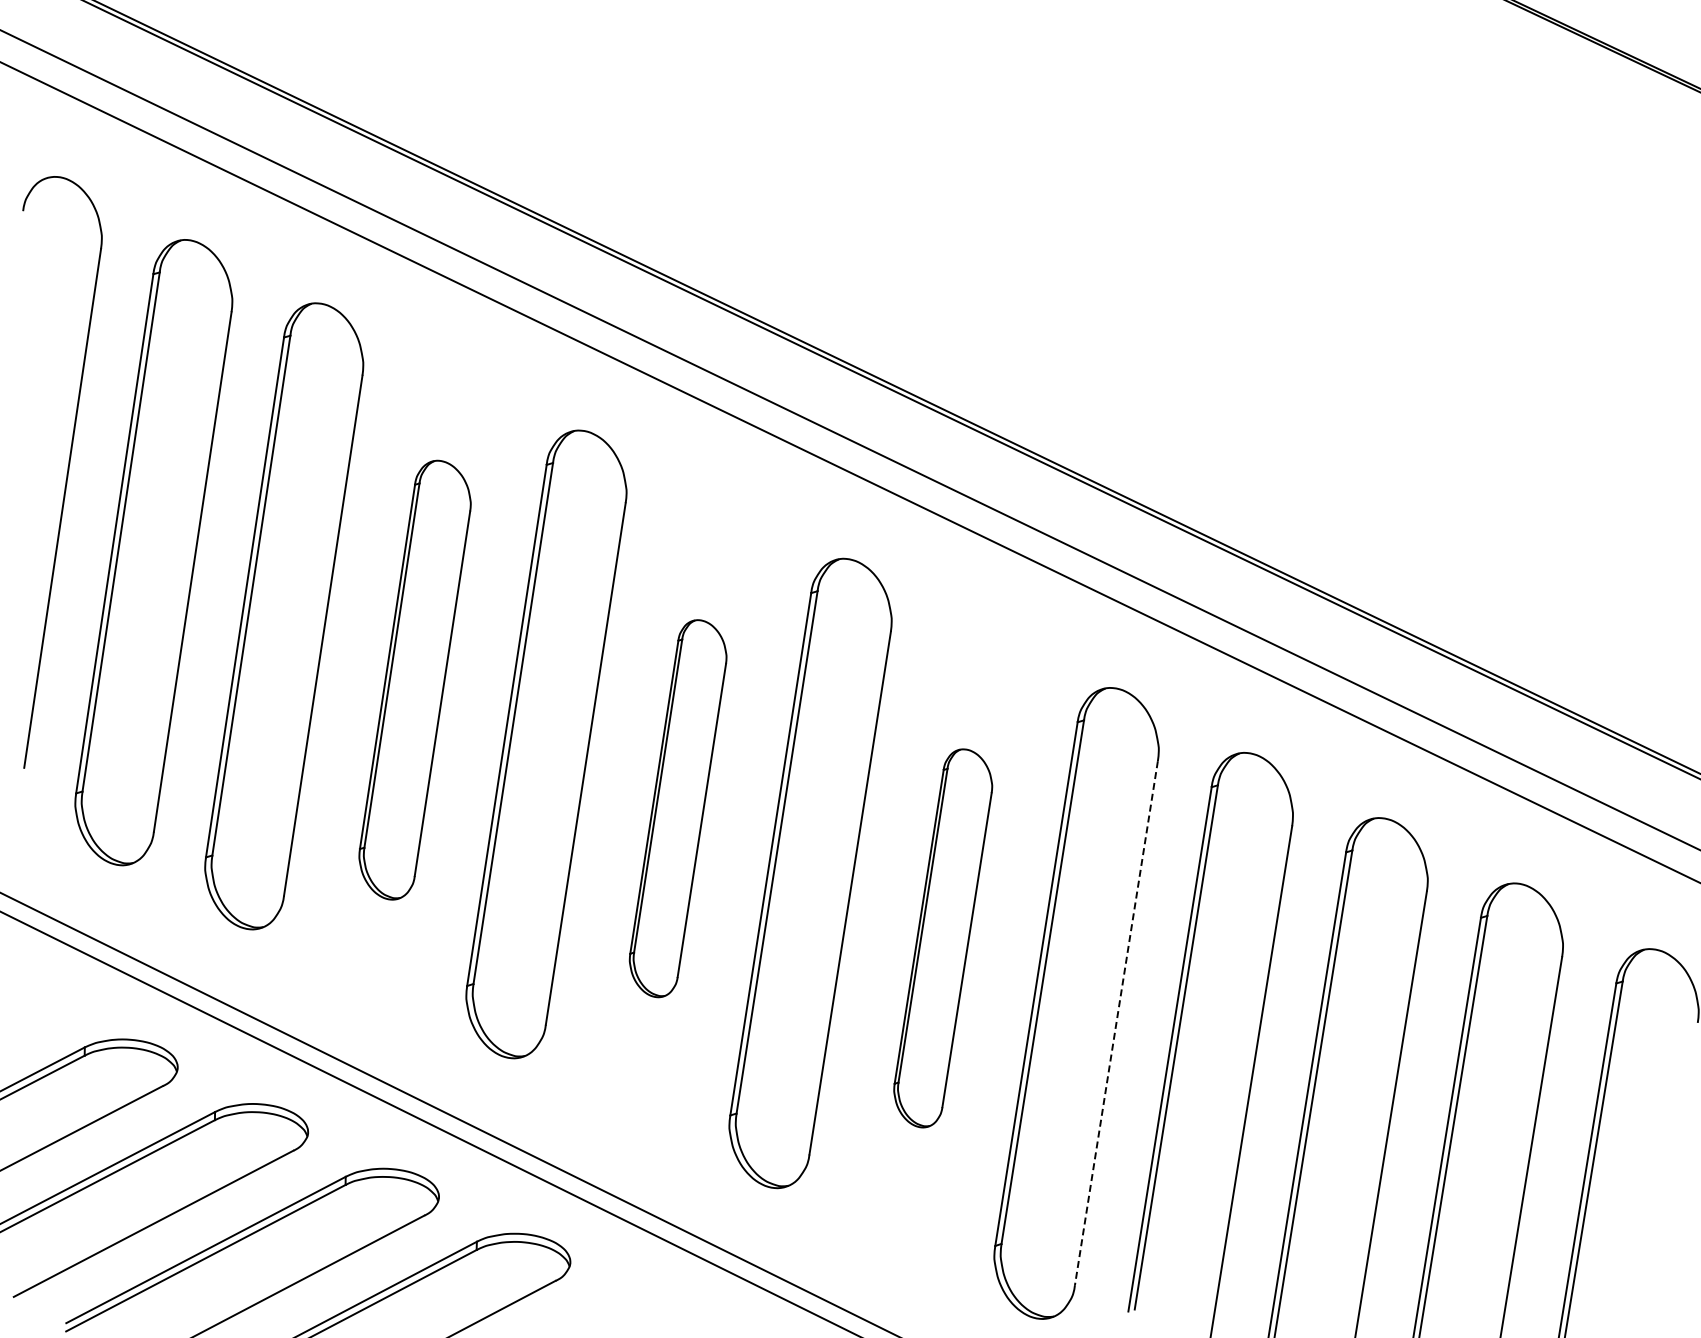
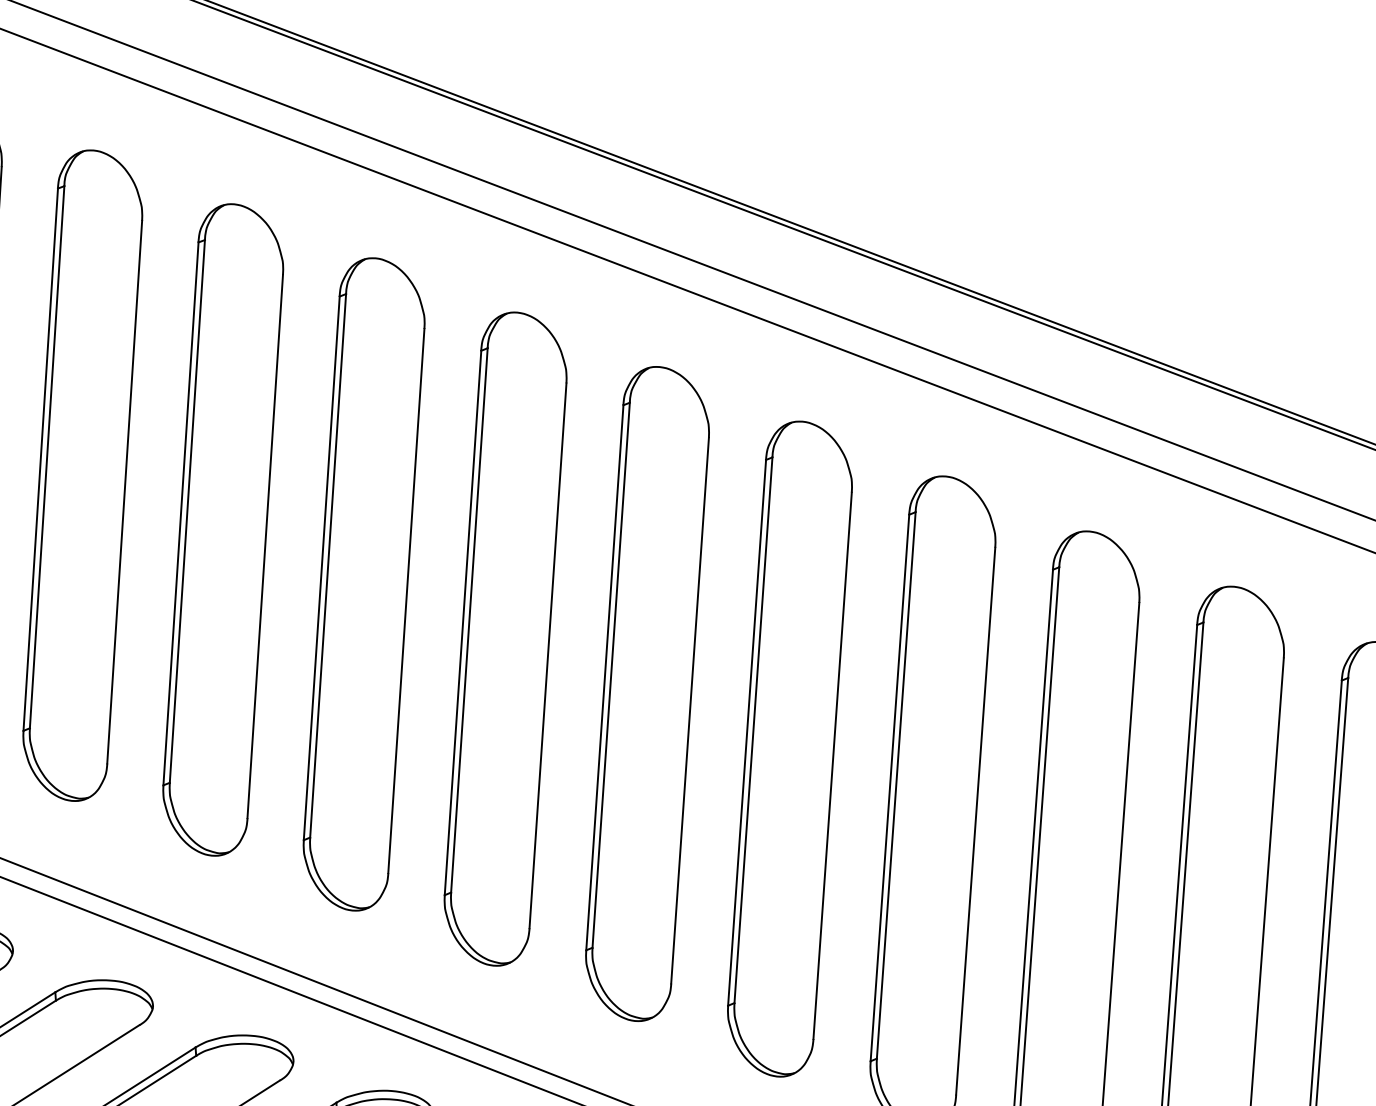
part: (414, 679) -> (222, 529), size x1.43
part: (677, 808) -> (504, 638), size x1.67
part: (942, 938) -> (789, 749), size x1.67
line: (1116, 1023) -> (975, 821), dashed -> solid

